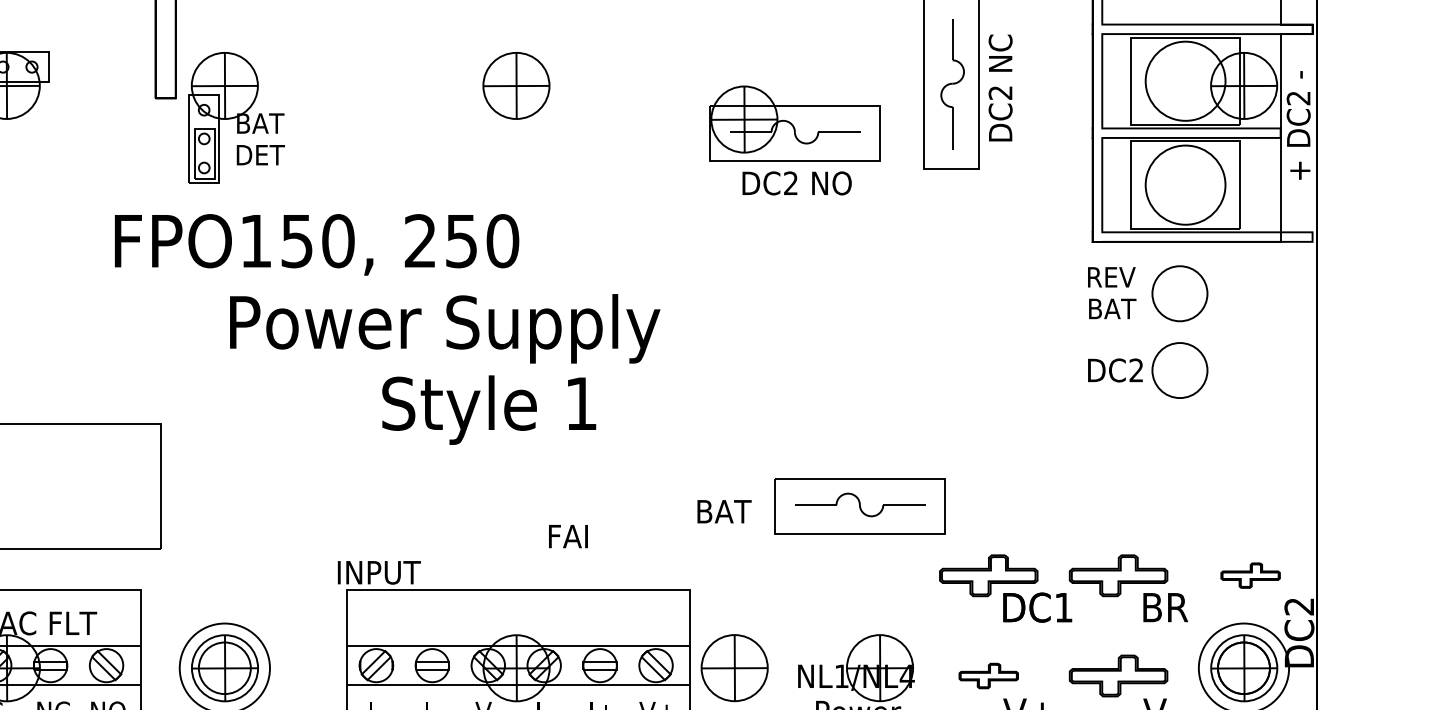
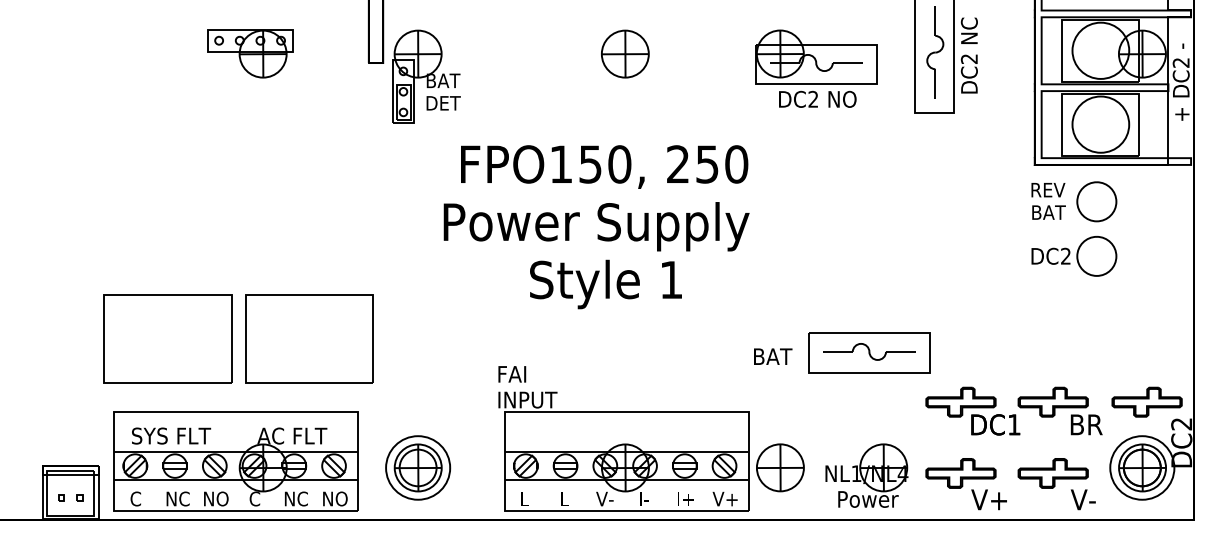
part: (795, 139) -> (816, 68), moved
text: (316, 244) -> (604, 166), moved
text: (444, 328) -> (596, 226), moved
text: (568, 536) -> (512, 374), moved
part: (1249, 574) -> (1146, 401), size x1.67
part: (988, 676) -> (960, 473), size x1.67

